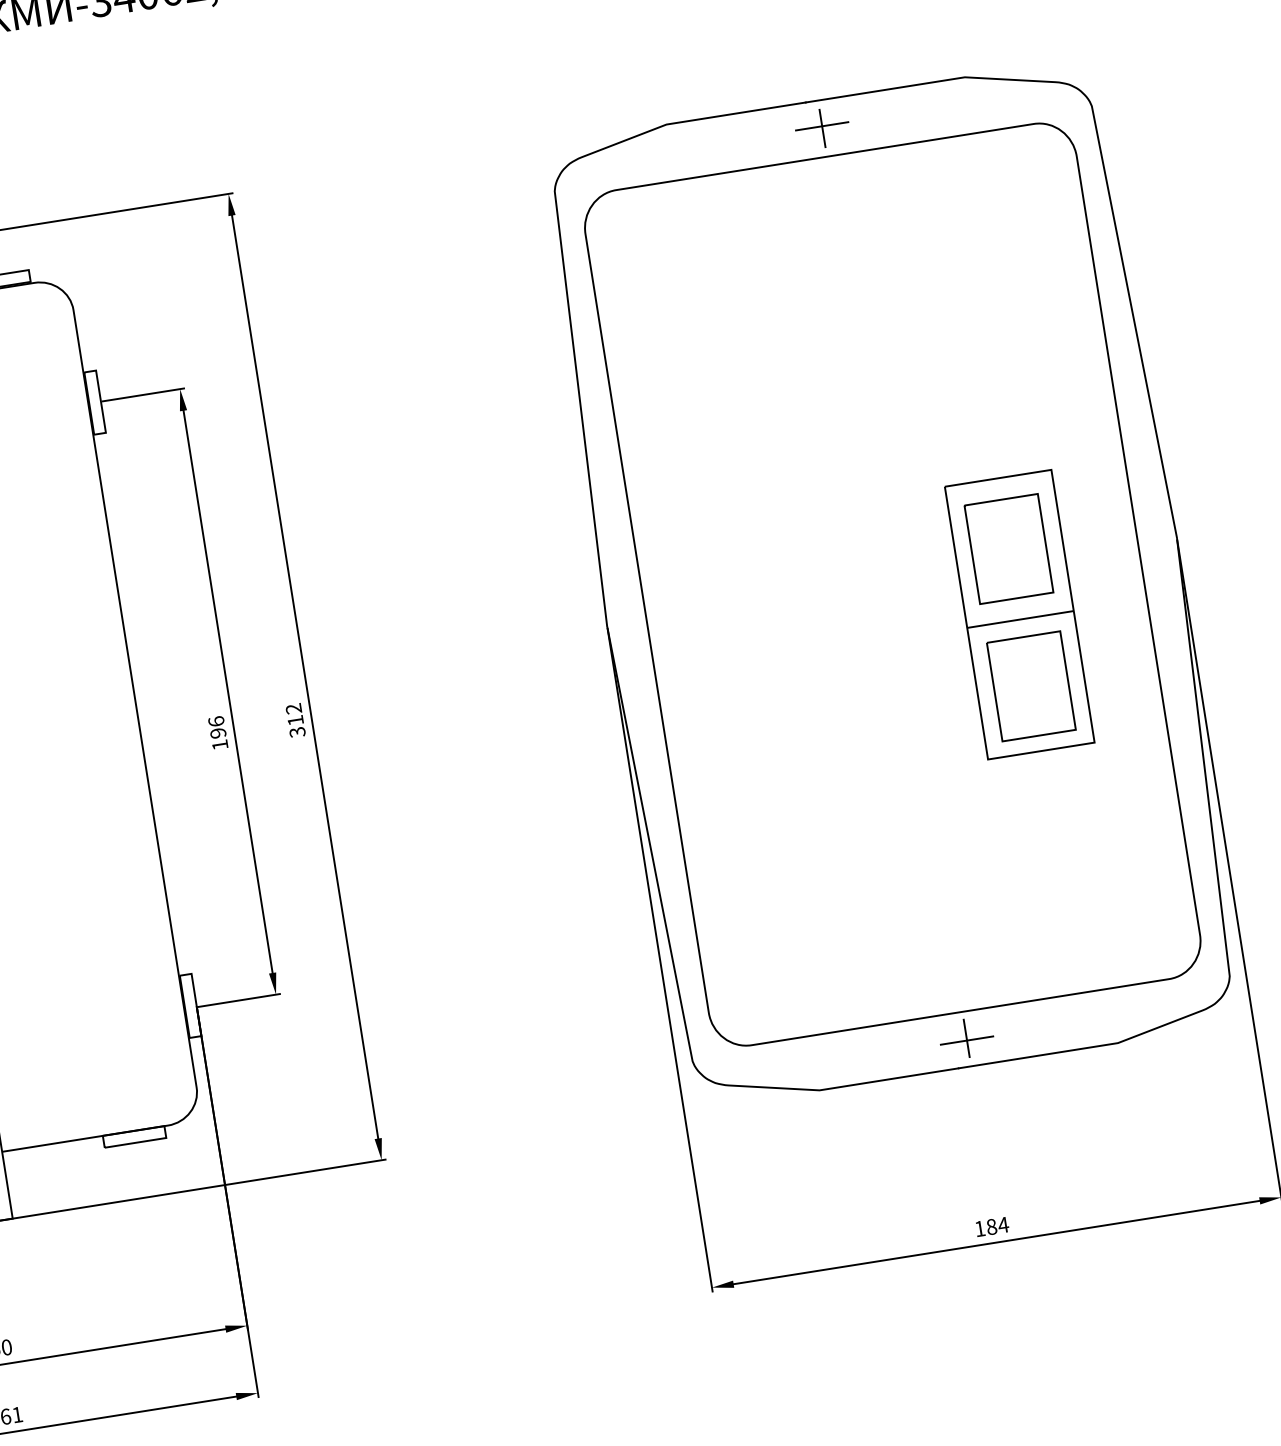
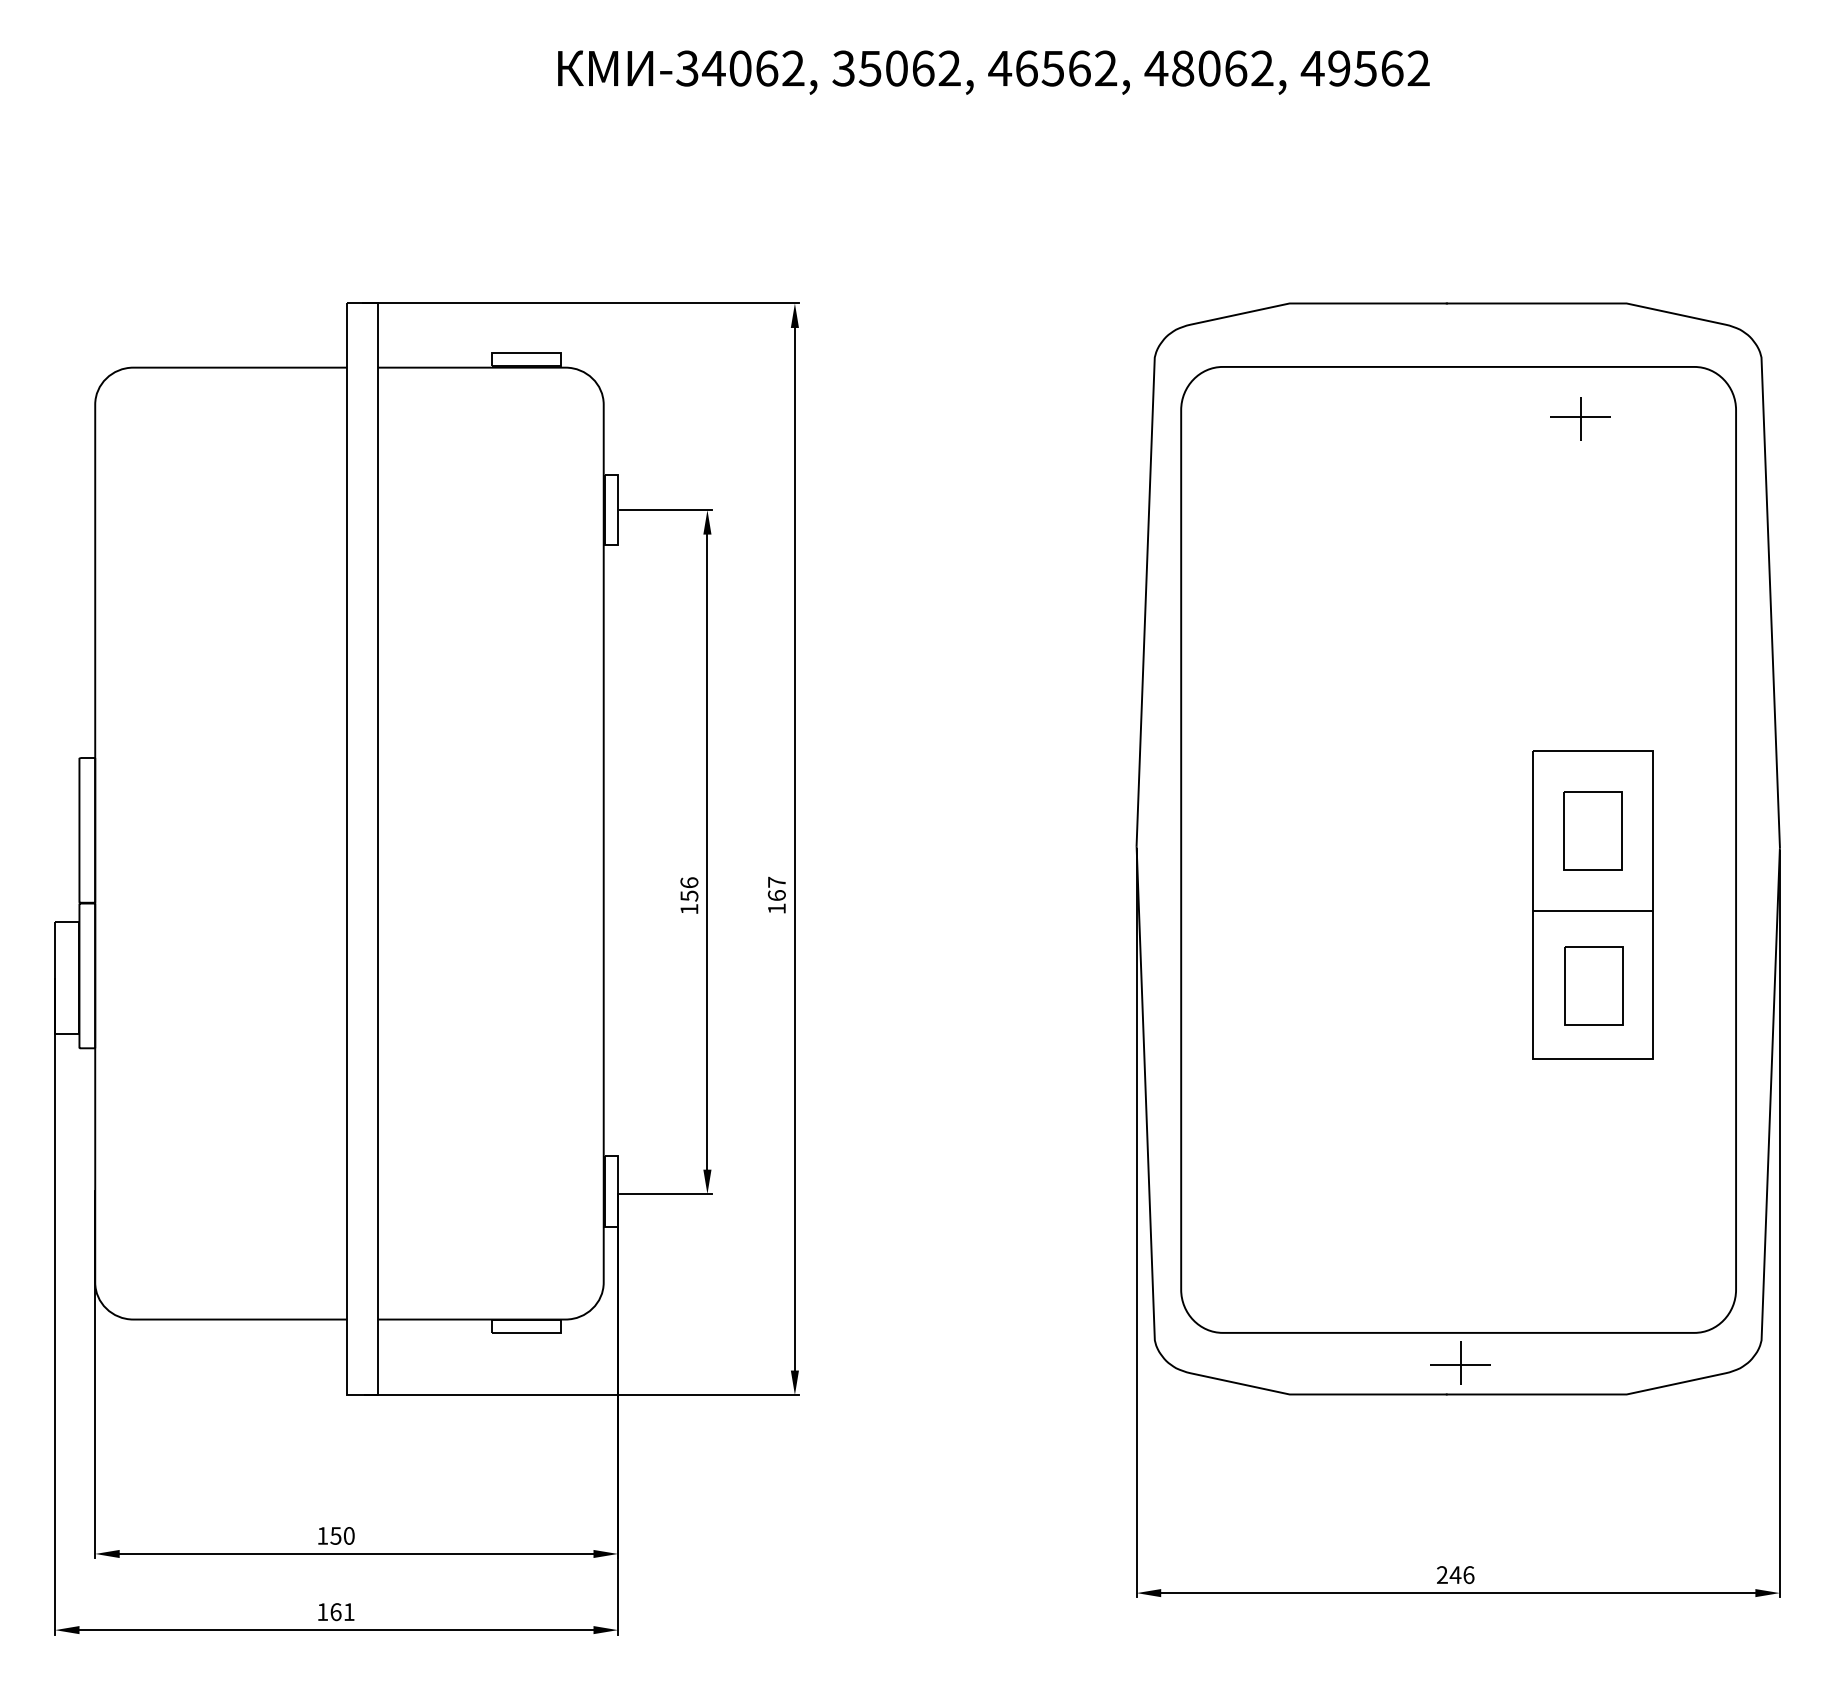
part: (822, 128) -> (1580, 418), moved
part: (1008, 548) -> (1592, 830), size x0.7
part: (1031, 686) -> (1593, 986), size x0.7
text: (295, 720) -> (776, 895), 312 -> 167
text: (218, 732) -> (689, 895), 196 -> 156
text: (991, 1227) -> (1455, 1575), 184 -> 246

